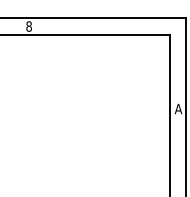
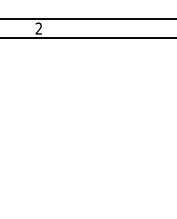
text: (28, 26) -> (38, 28), 8 -> 2

